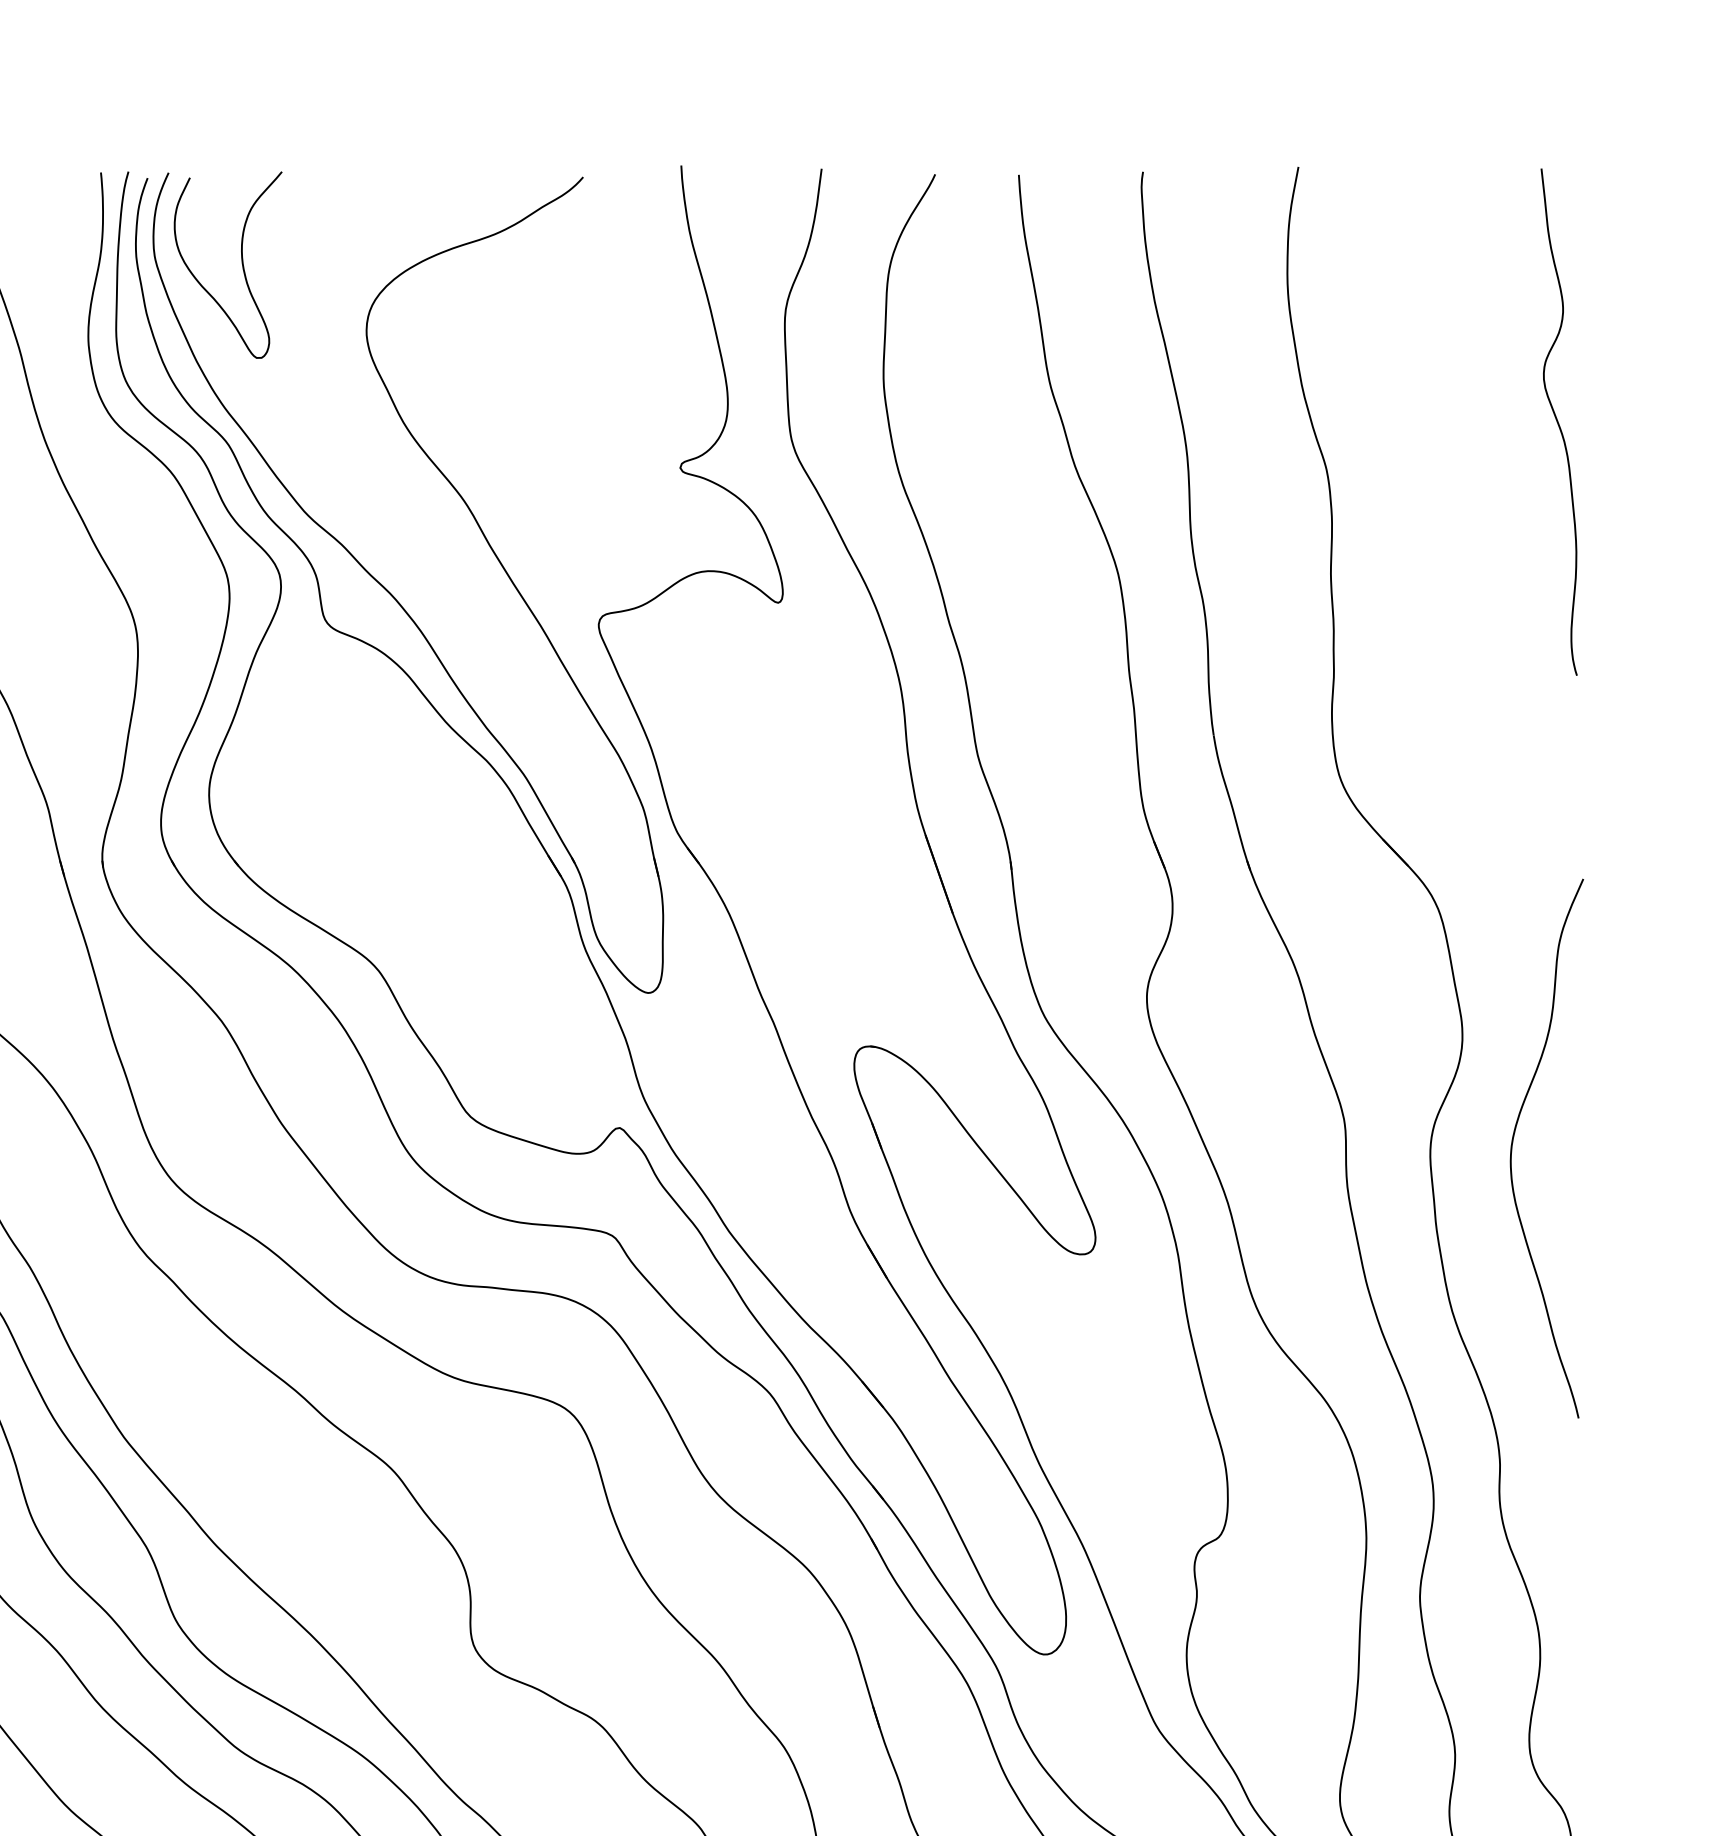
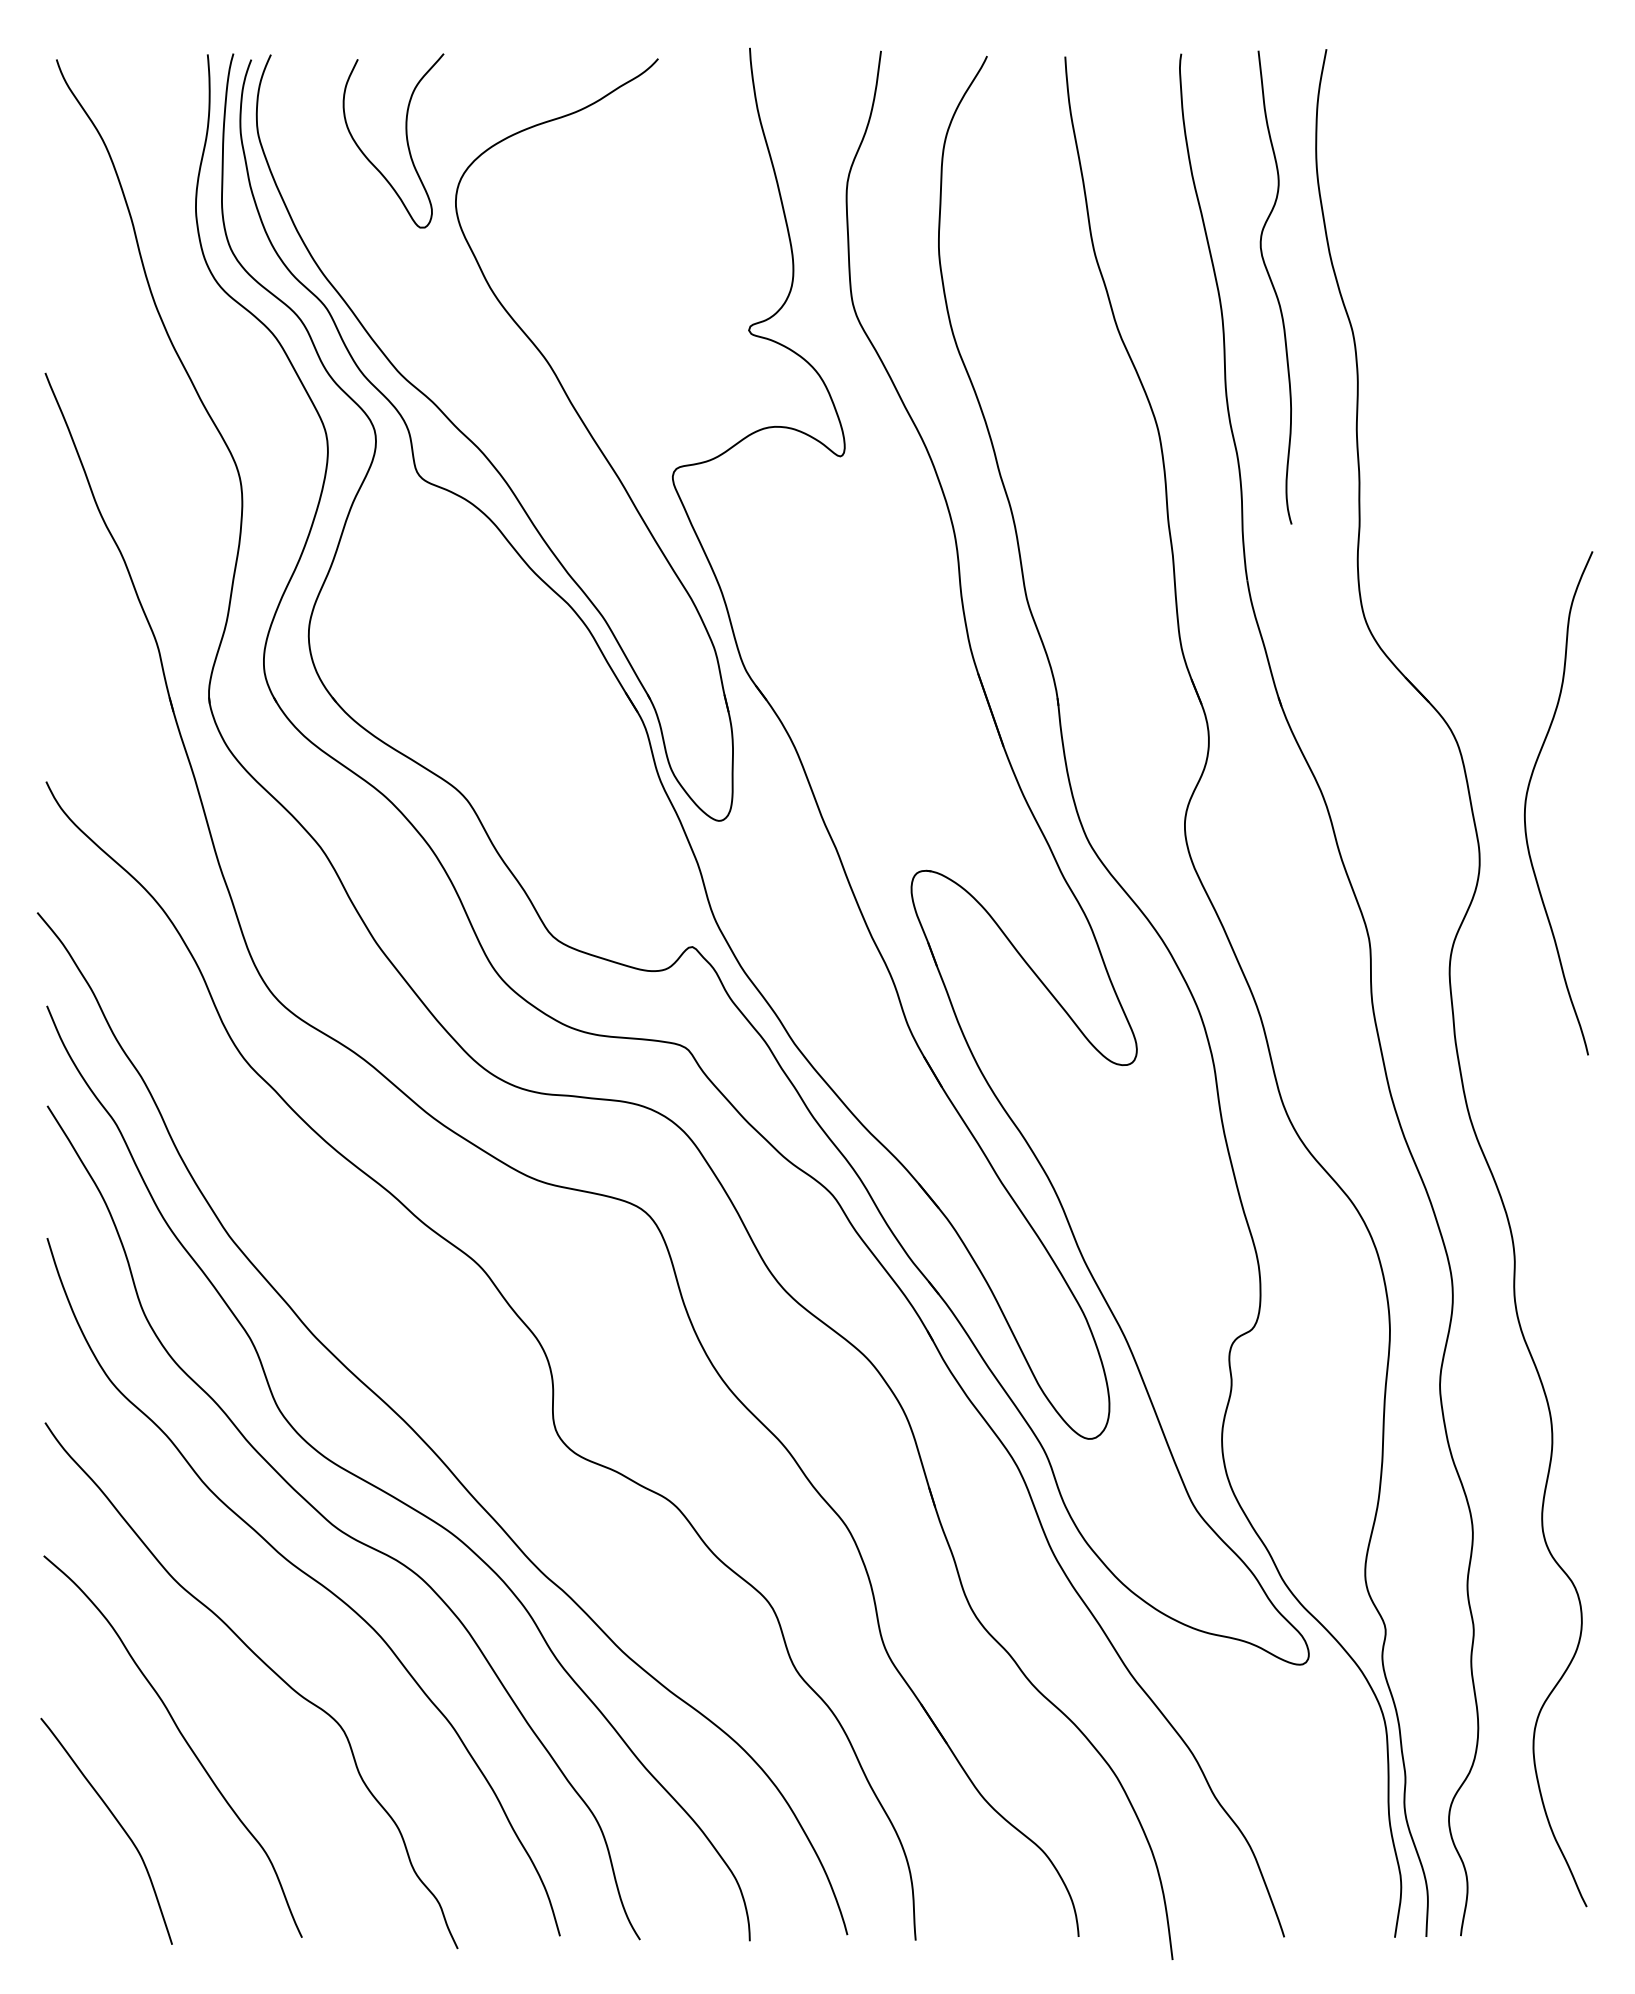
curve: (240, 259) -> (405, 135), moved
curve: (1558, 422) -> (1274, 287), moved
curve: (1513, 1142) -> (1527, 797), moved

